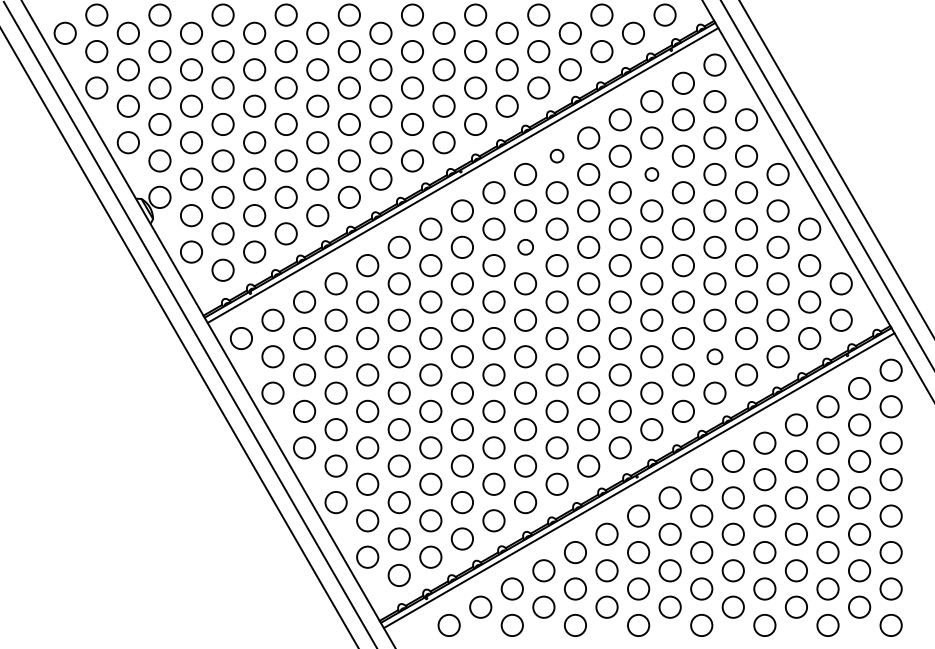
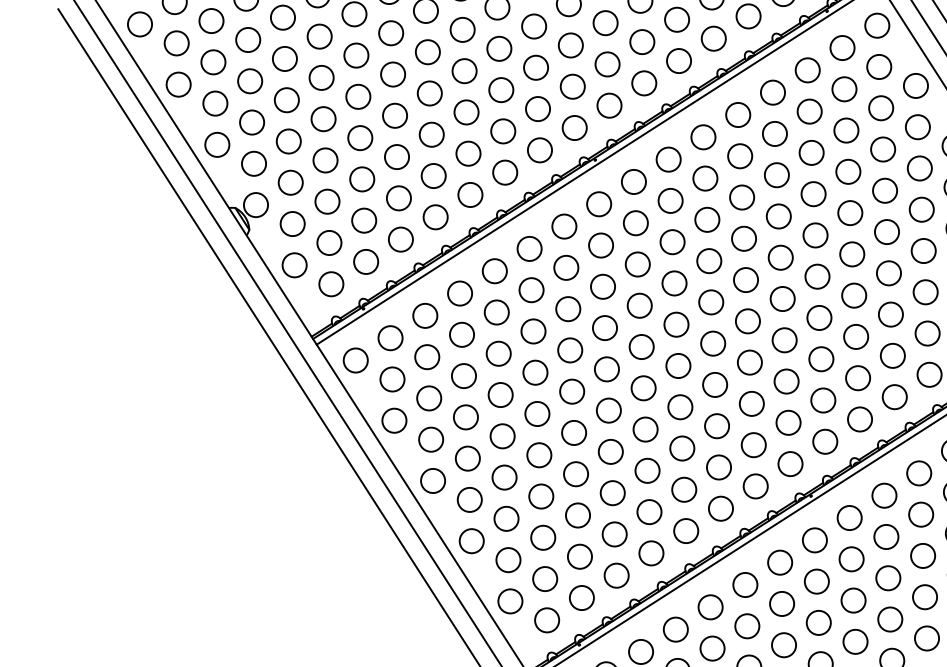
circle: (556, 155) -> (702, 136), size x1.67
circle: (651, 174) -> (811, 152), size x1.67
circle: (525, 246) -> (672, 241), size x1.43
circle: (714, 356) -> (892, 355), size x1.43

